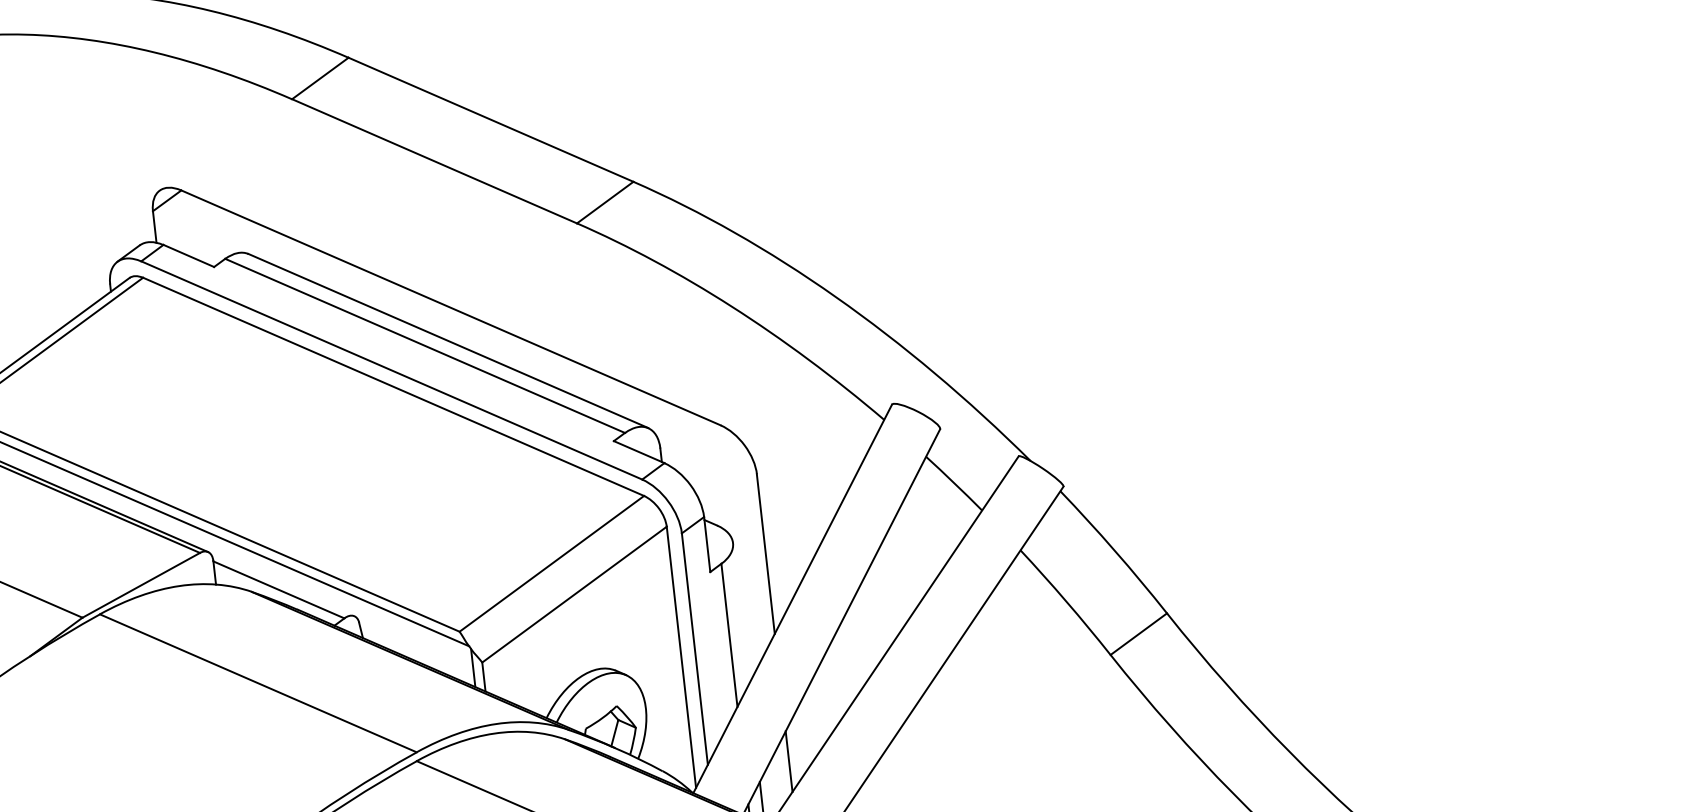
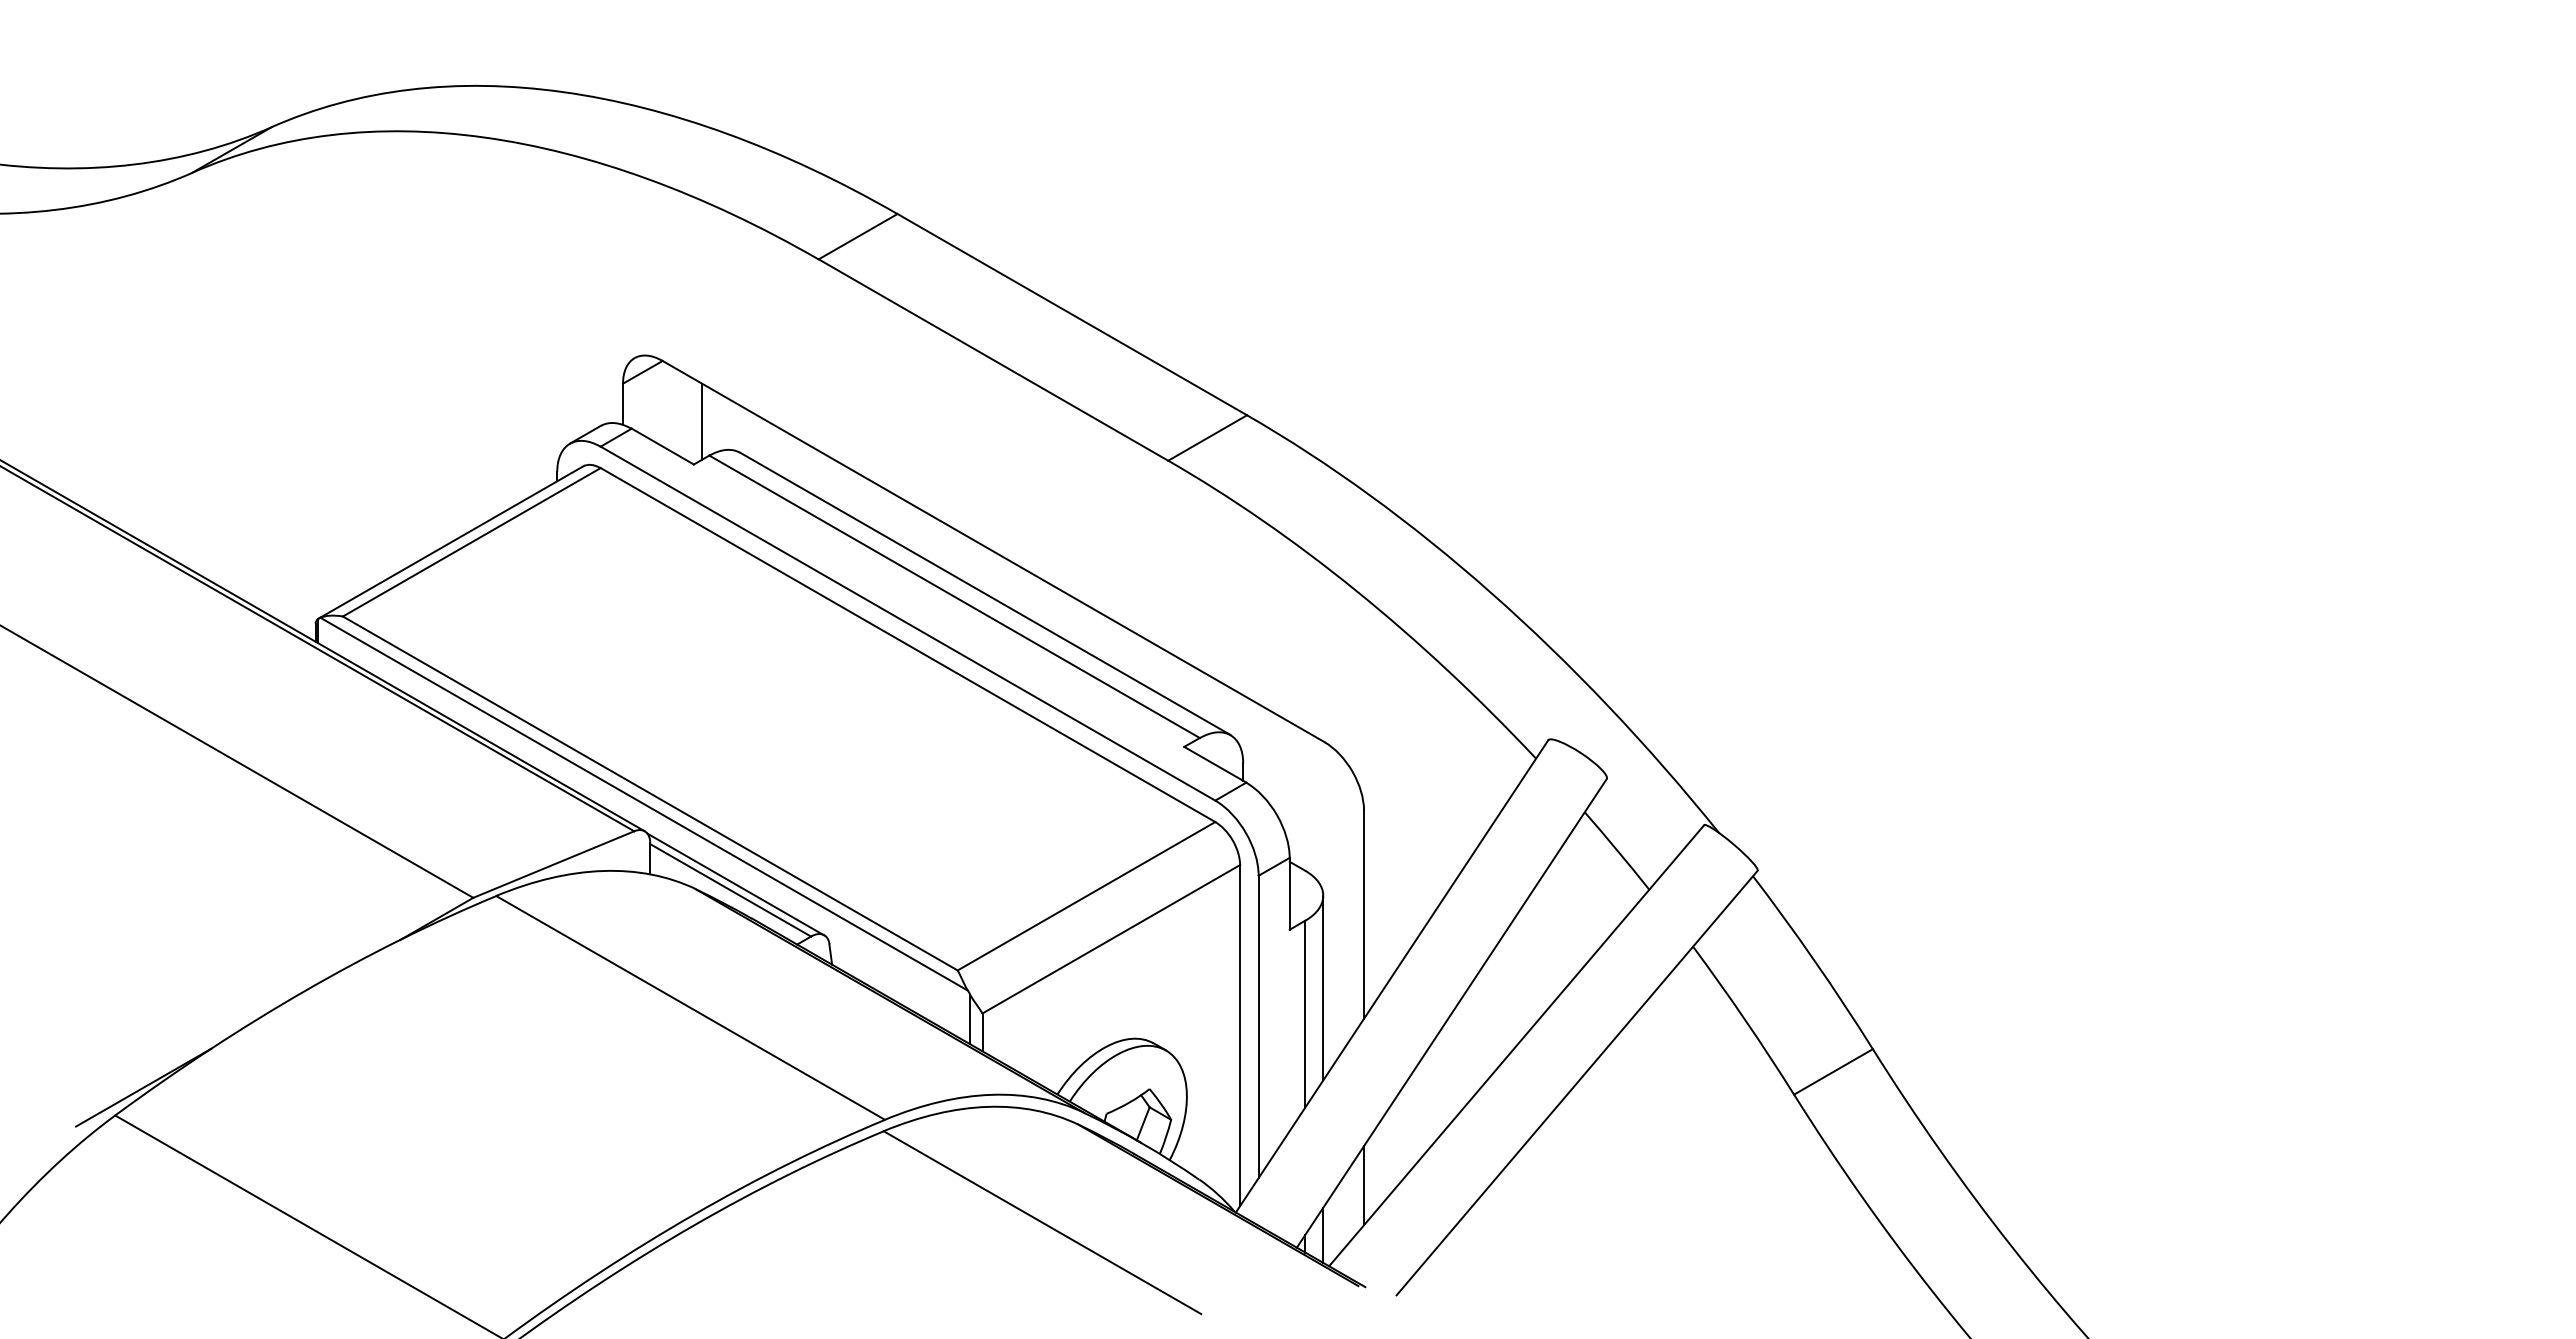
line: (216, 233) -> (701, 421), added
line: (282, 584) -> (735, 884), added
line: (741, 613) -> (1323, 987), added

